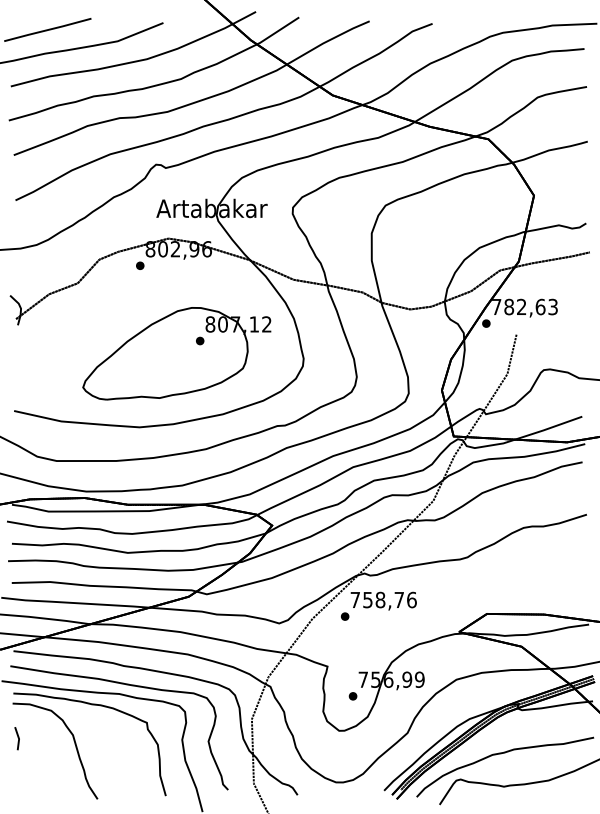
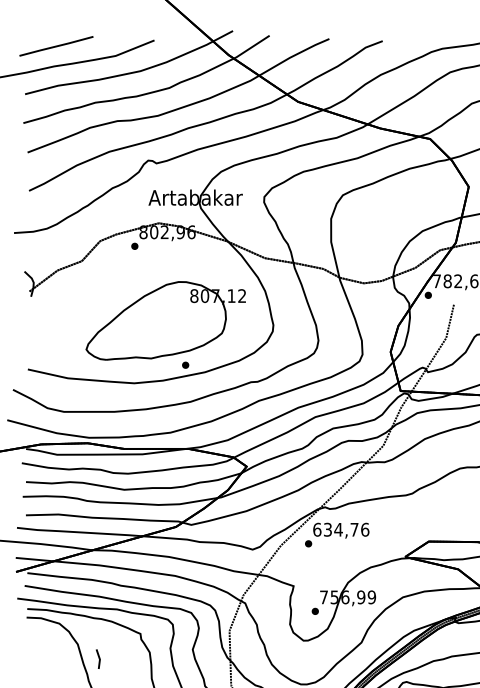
part: (200, 340) -> (185, 364), moved
text: (367, 599) -> (327, 529), 758,76 -> 634,76
part: (16, 738) -> (97, 659), moved

